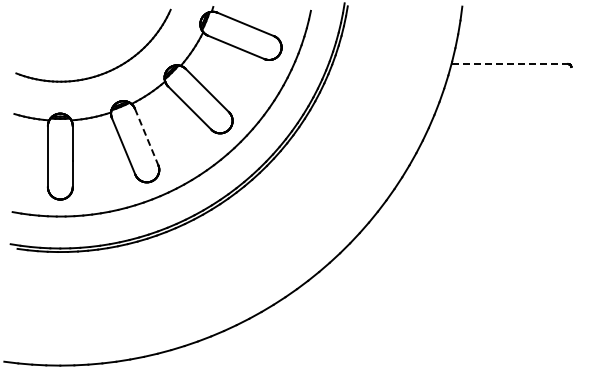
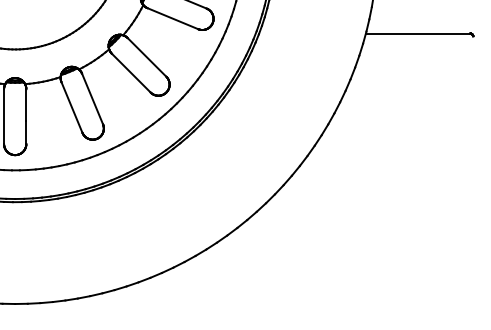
line: (510, 63) -> (418, 33), dashed -> solid
line: (146, 136) -> (92, 98), dashed -> solid

